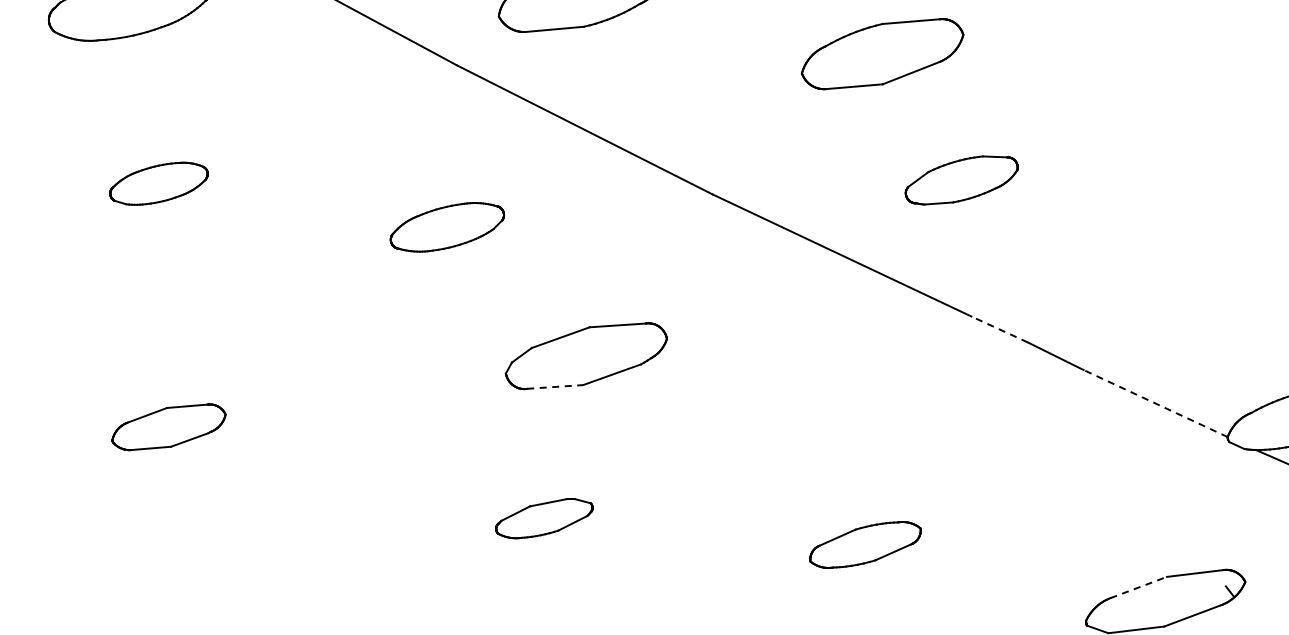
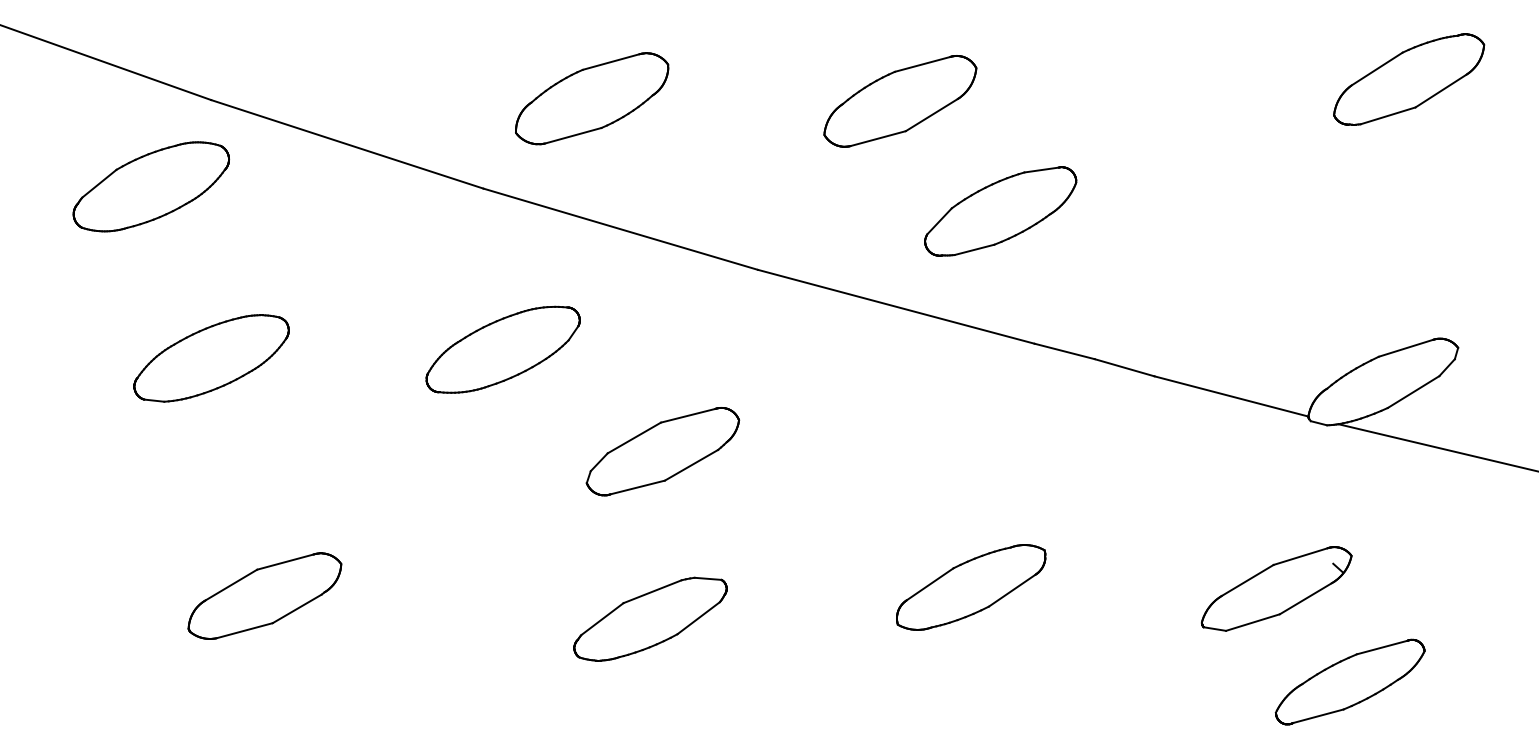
part: (961, 180) -> (1000, 211), size x1.43
part: (158, 183) -> (211, 358), size x1.67
part: (446, 227) -> (502, 349), size x1.43
line: (999, 329) -> (1064, 351), dashed -> solid
line: (555, 387) -> (638, 487), dashed -> solid
line: (1155, 403) -> (1231, 396), dashed -> solid
part: (168, 426) -> (264, 595), size x1.43
part: (544, 518) -> (650, 618), size x1.67
part: (865, 545) -> (971, 587), size x1.43
line: (1139, 587) -> (1248, 580), dashed -> solid

